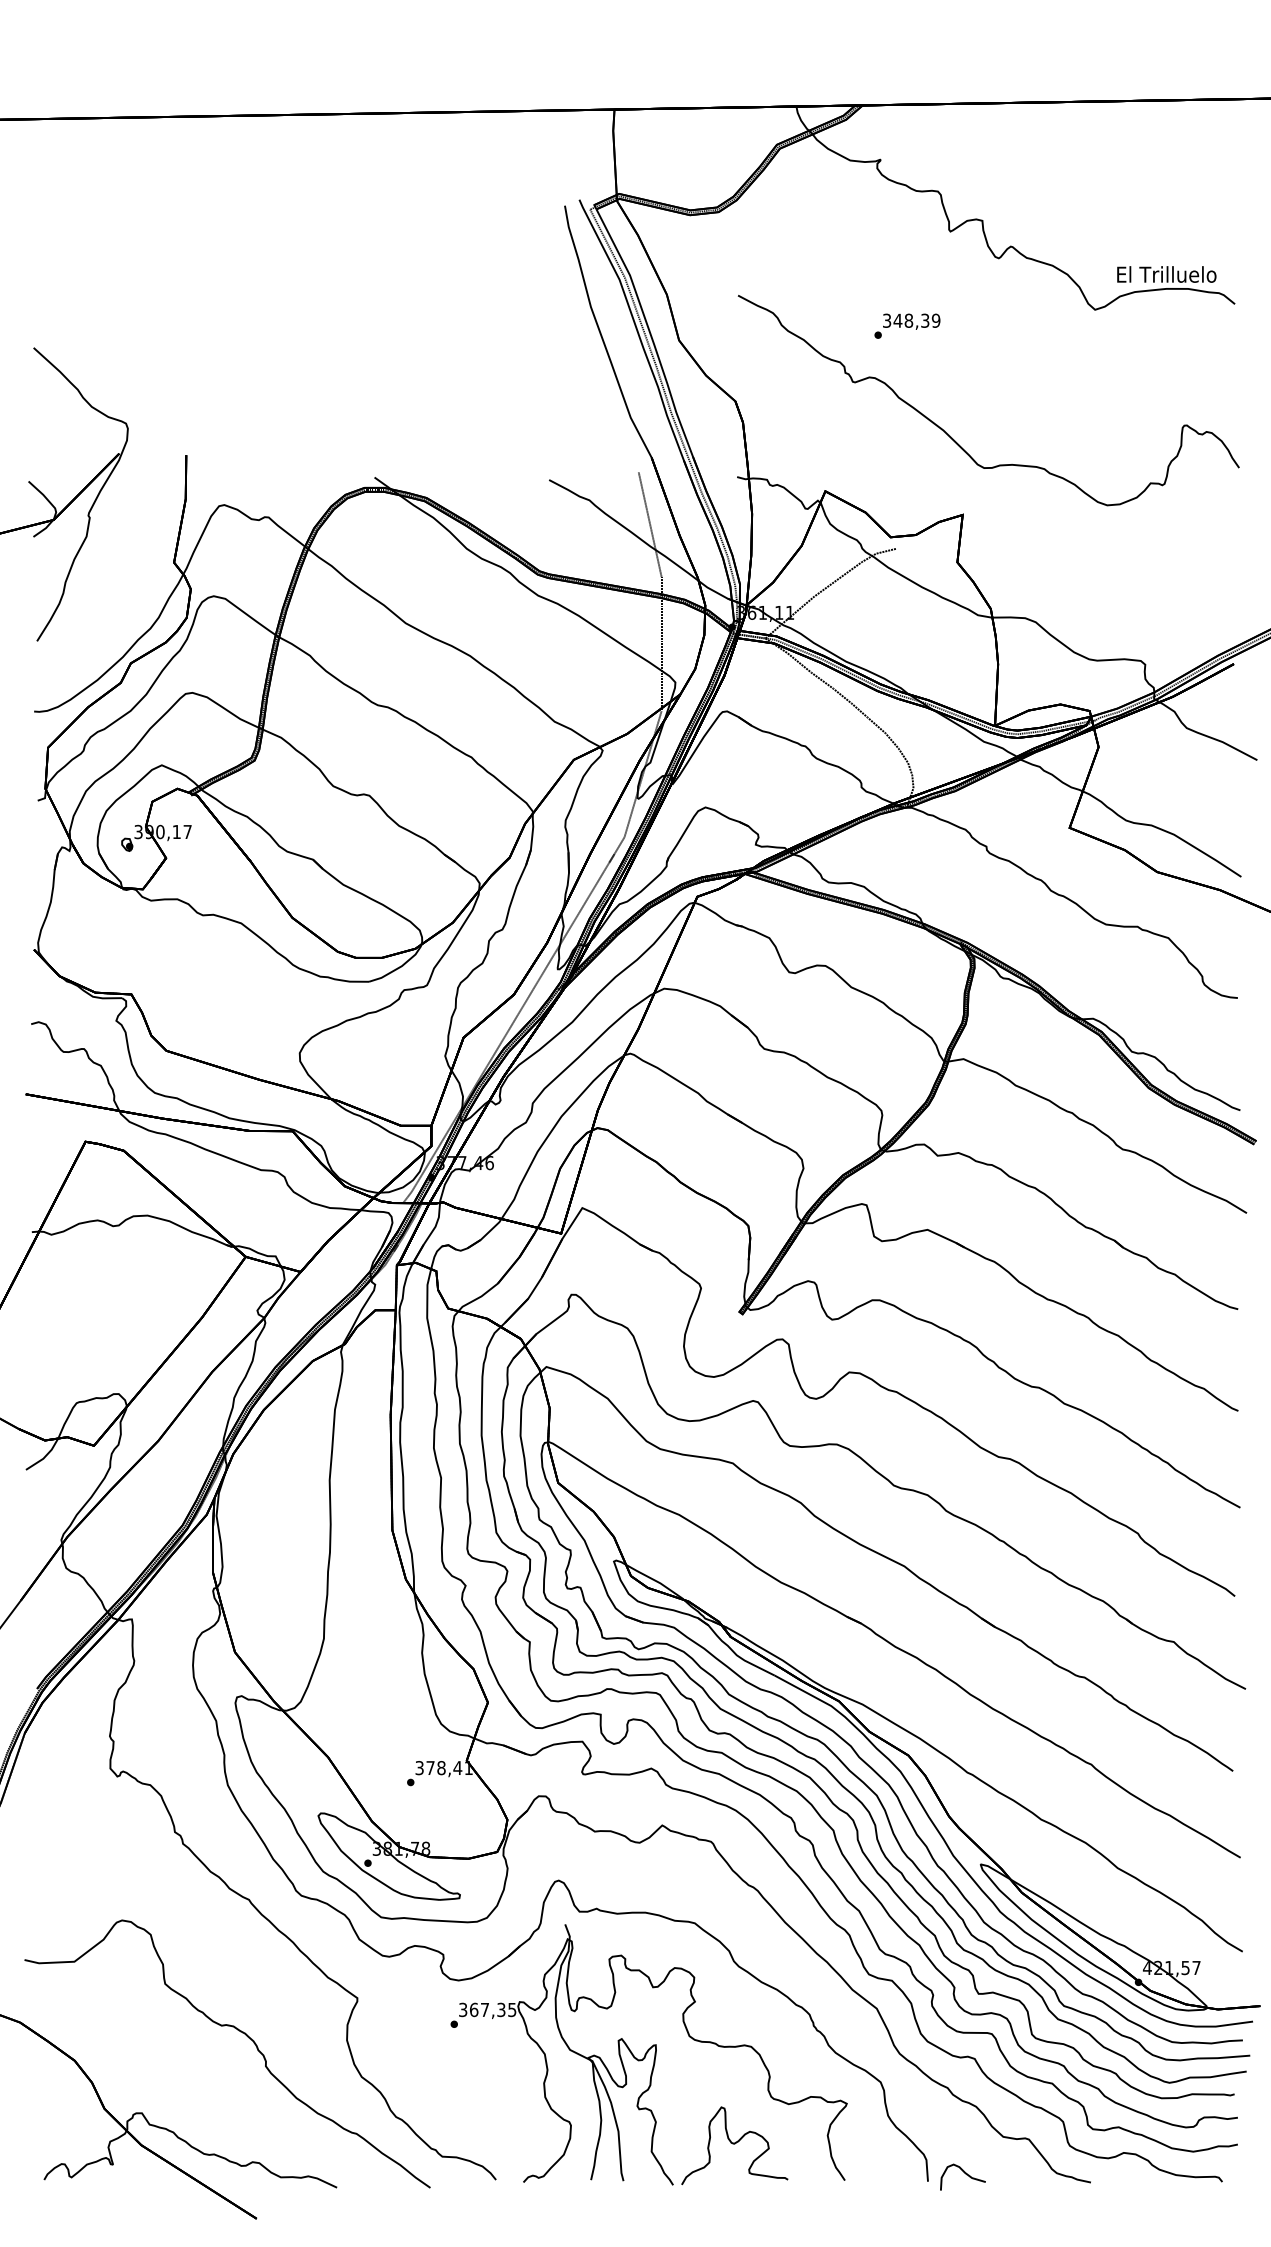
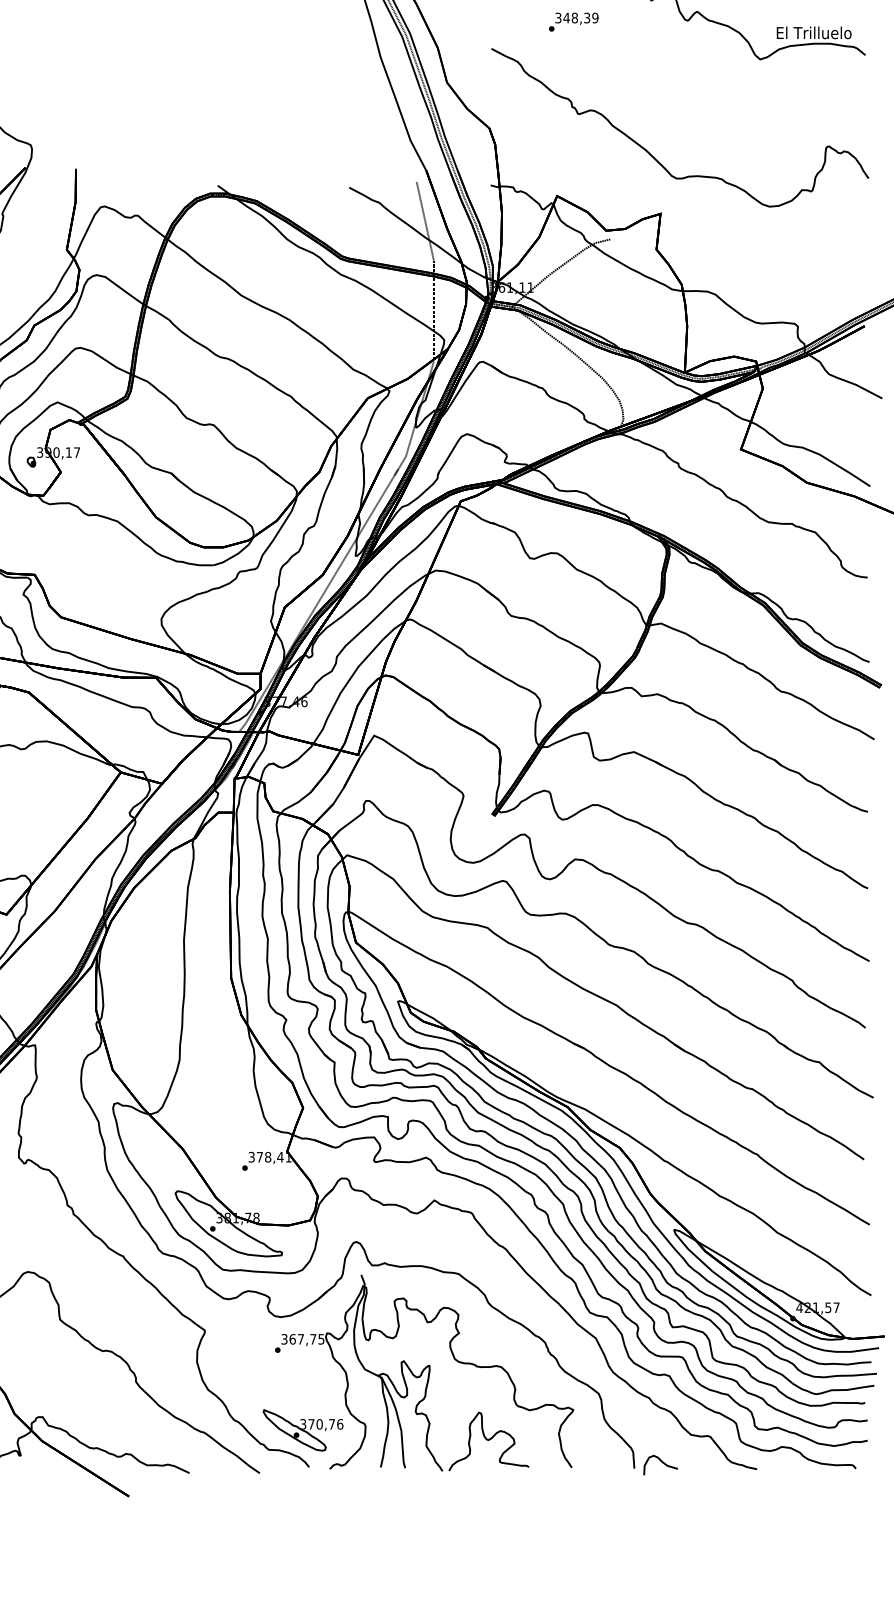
text: (907, 325) -> (573, 21), moved
text: (501, 2009) -> (313, 1339), 367,35 -> 367,75
part: (487, 2130) -> (302, 1430), added

